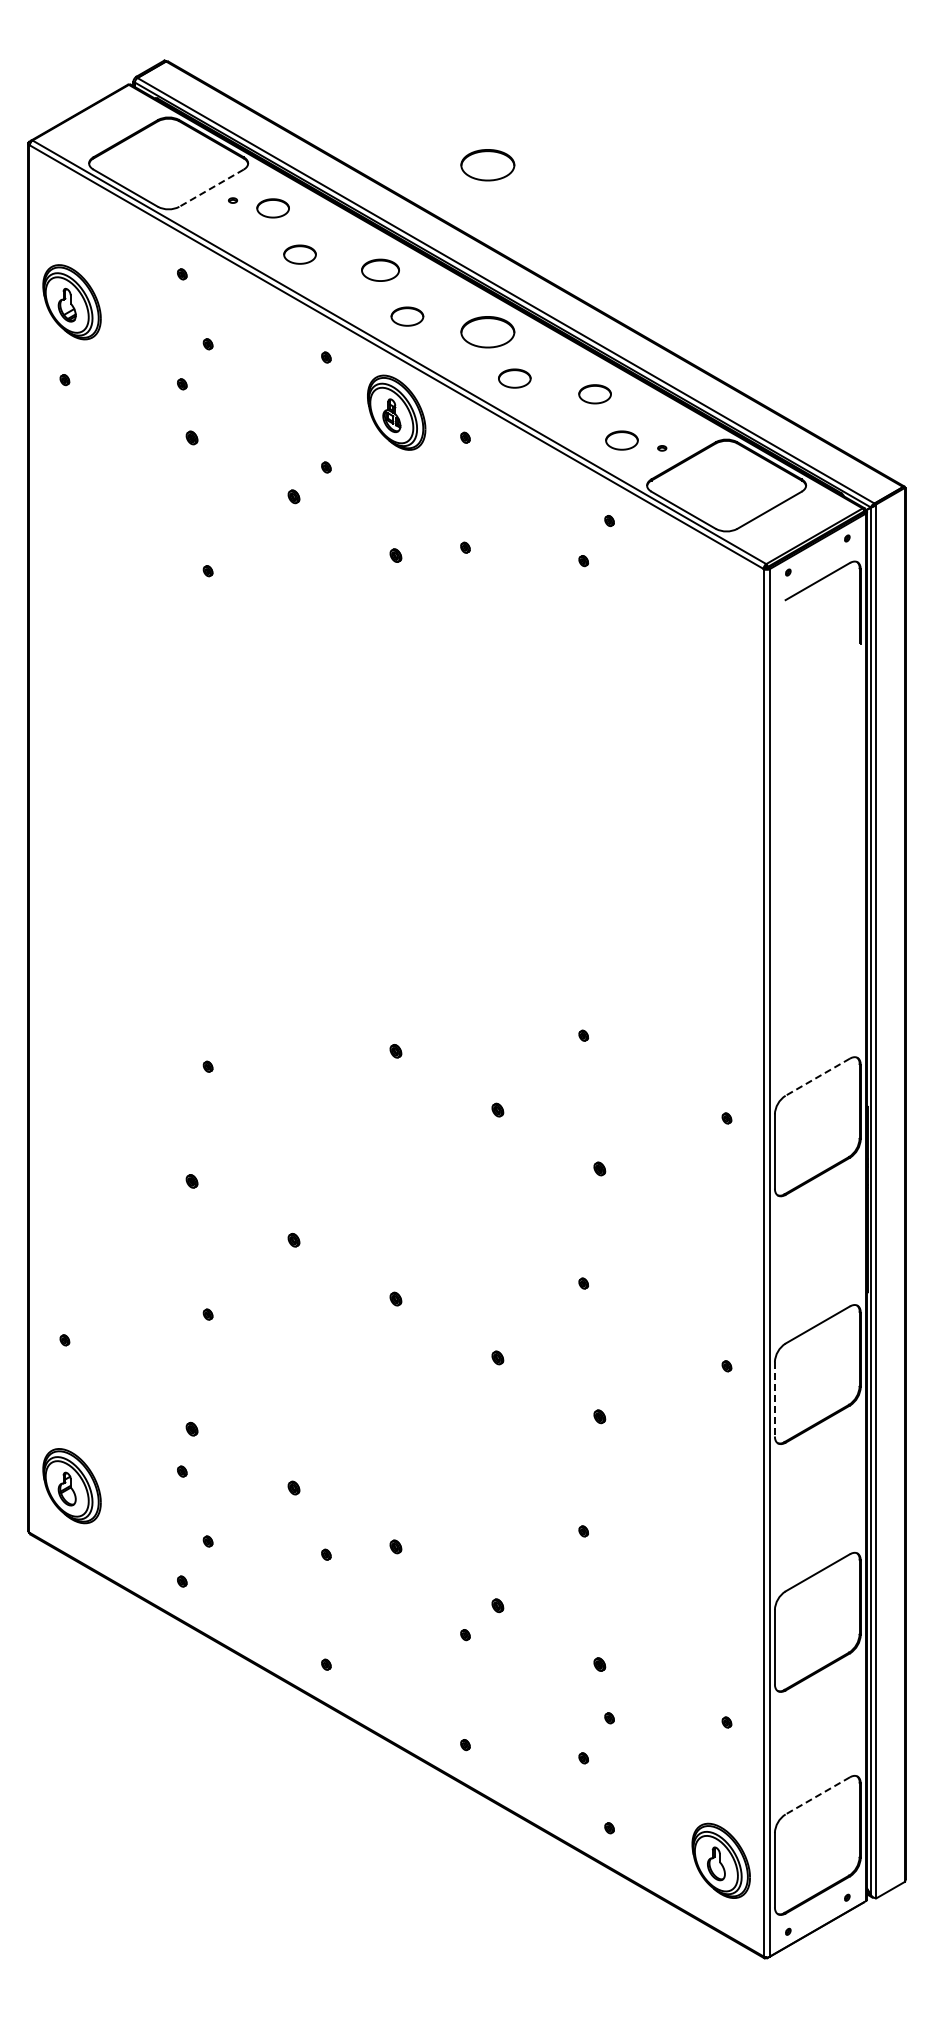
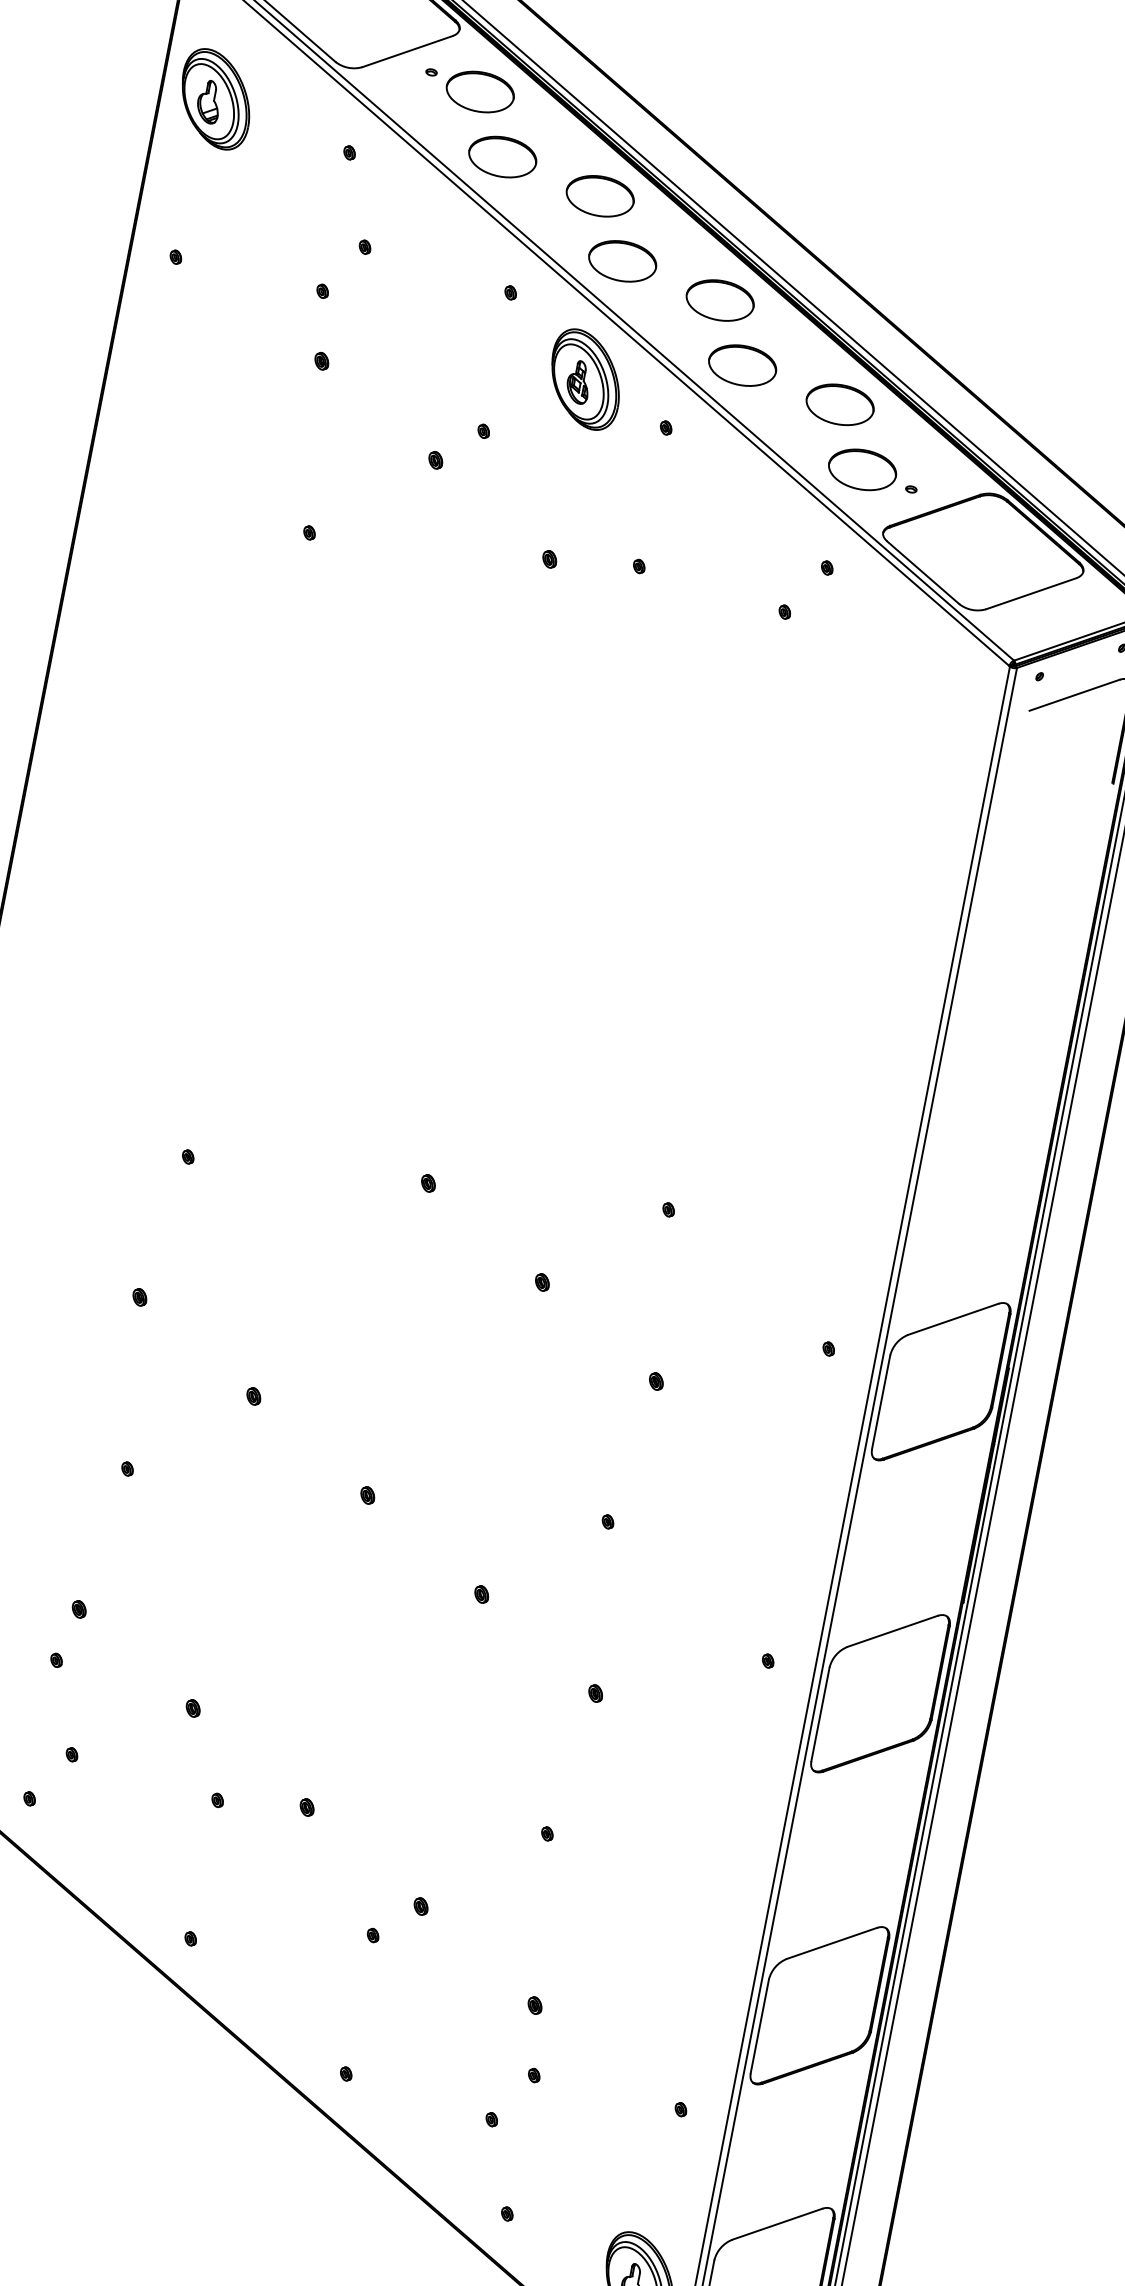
part: (487, 165) -> (760, 90), removed
line: (211, 188) -> (407, 51), dashed -> solid
part: (272, 208) -> (479, 92), size x1.67
part: (299, 254) -> (502, 156), size x1.67
part: (380, 270) -> (600, 196), size x1.43
part: (71, 302) -> (215, 99), moved
part: (407, 316) -> (622, 261), size x1.67
part: (514, 378) -> (742, 365), size x1.67
part: (594, 394) -> (839, 405), size x1.67
part: (621, 440) -> (861, 469), size x1.67
line: (817, 1077) -> (952, 1319), dashed -> solid
line: (774, 1399) -> (819, 1714), dashed -> solid
line: (817, 1796) -> (776, 2224), dashed -> solid

